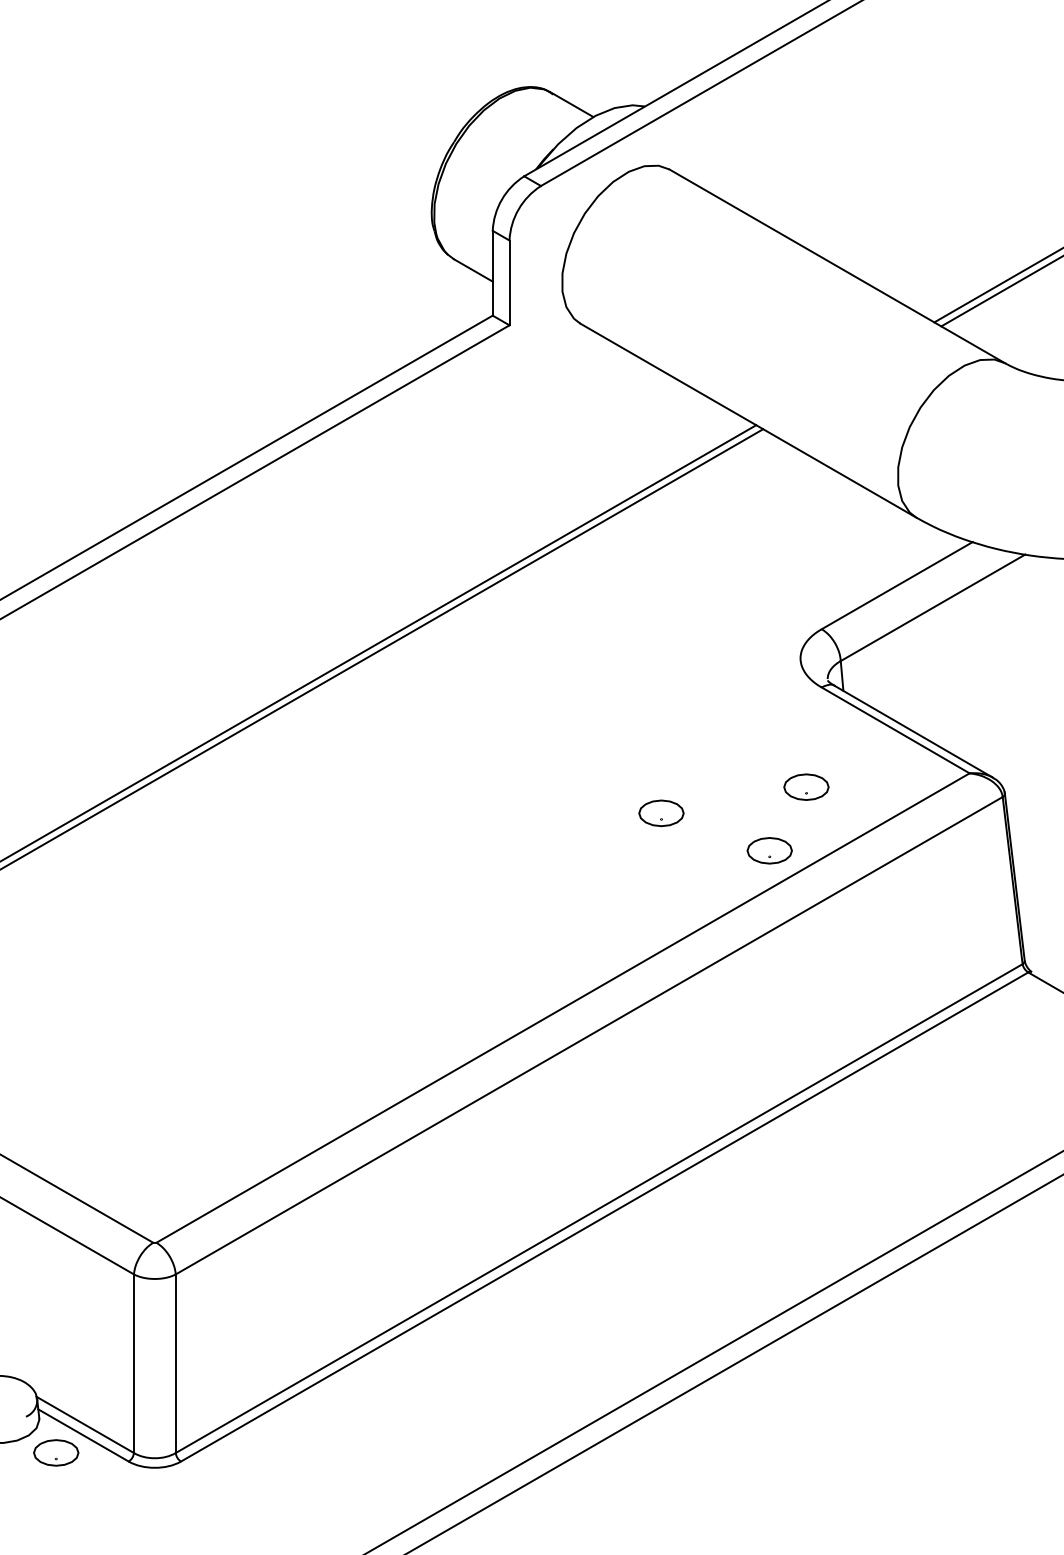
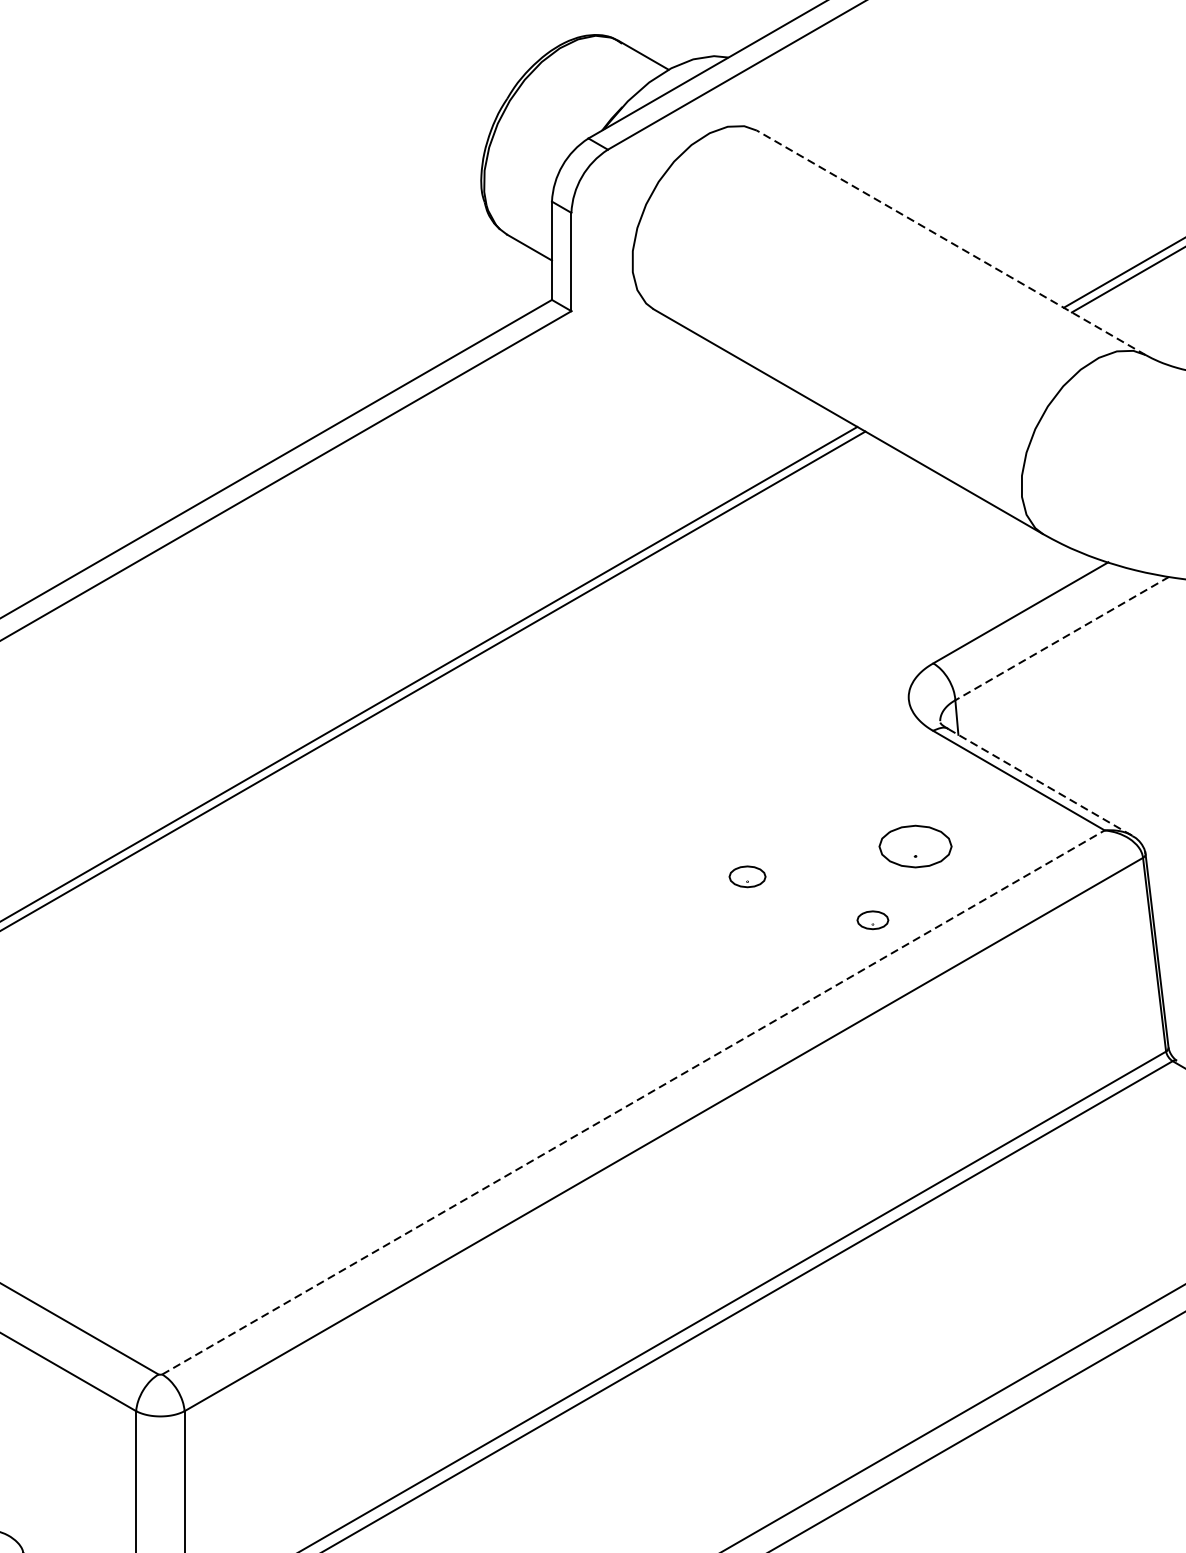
line: (837, 266) -> (951, 242), solid -> dashed
line: (933, 607) -> (1062, 638), solid -> dashed
line: (913, 731) -> (1039, 781), solid -> dashed
part: (806, 786) -> (915, 845), size x1.4
part: (661, 813) -> (747, 876), size x0.7
part: (769, 850) -> (872, 919), size x0.6
line: (563, 1007) -> (633, 1101), solid -> dashed

